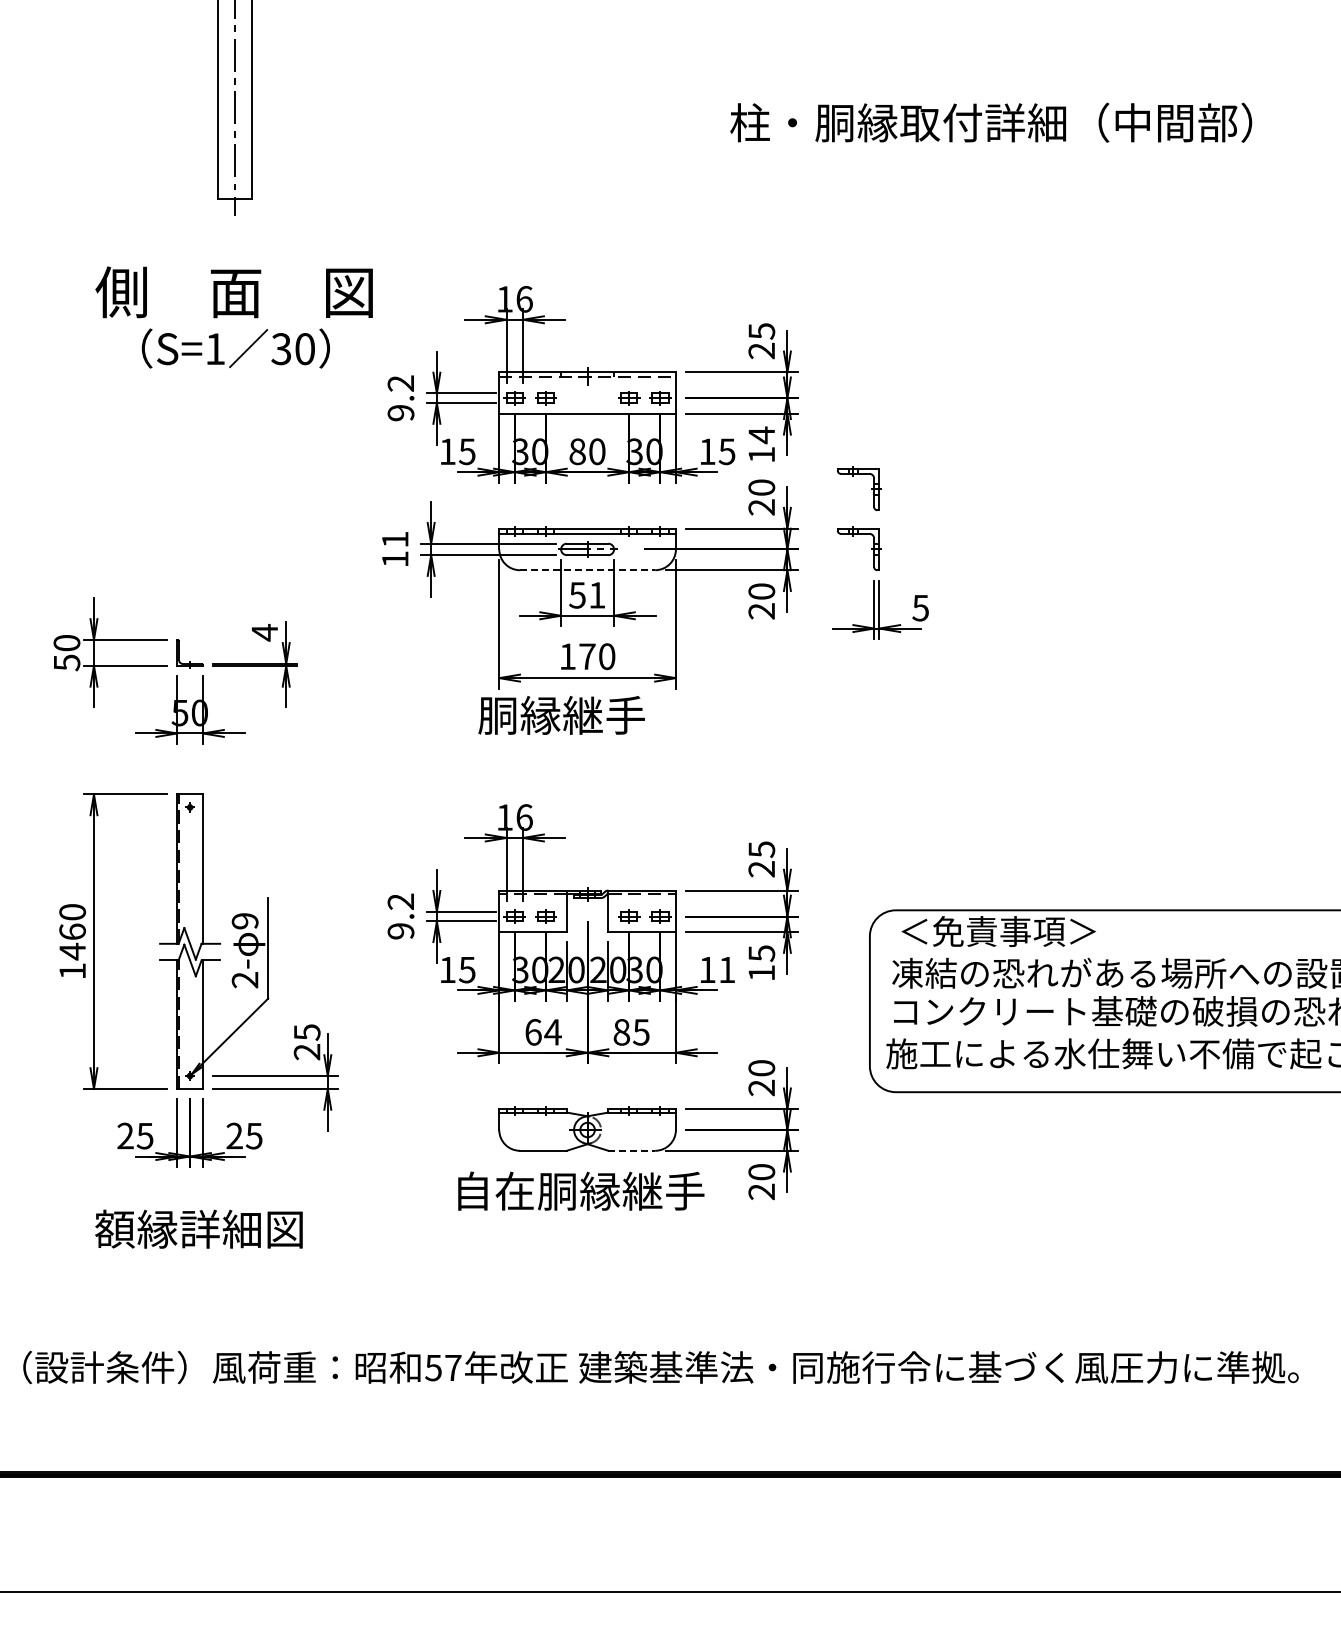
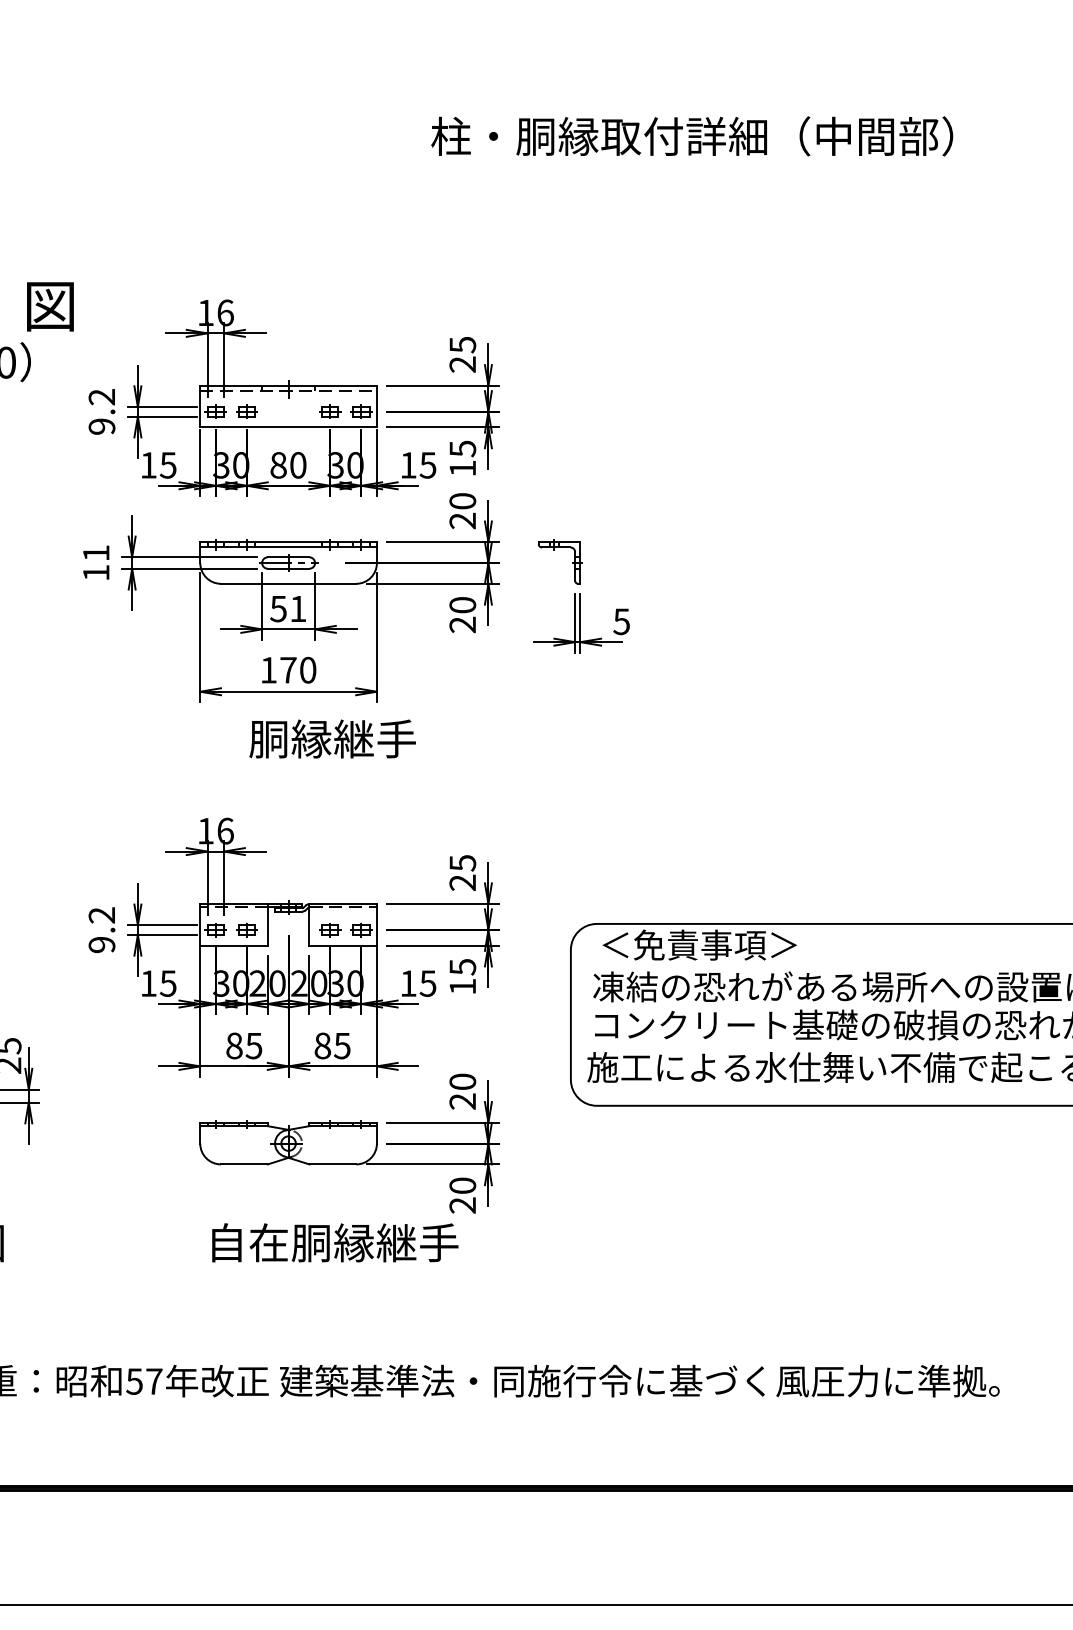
text: (761, 435) -> (462, 449), 14 -> 15
part: (871, 488) -> (572, 502), removed
line: (587, 570) -> (288, 584), dashed -> solid
text: (561, 715) -> (332, 739), moved
text: (726, 970) -> (427, 984), 11 -> 15
text: (543, 1032) -> (244, 1046), 64 -> 85
line: (632, 1150) -> (333, 1164), dashed -> solid
text: (581, 1190) -> (335, 1242), moved

